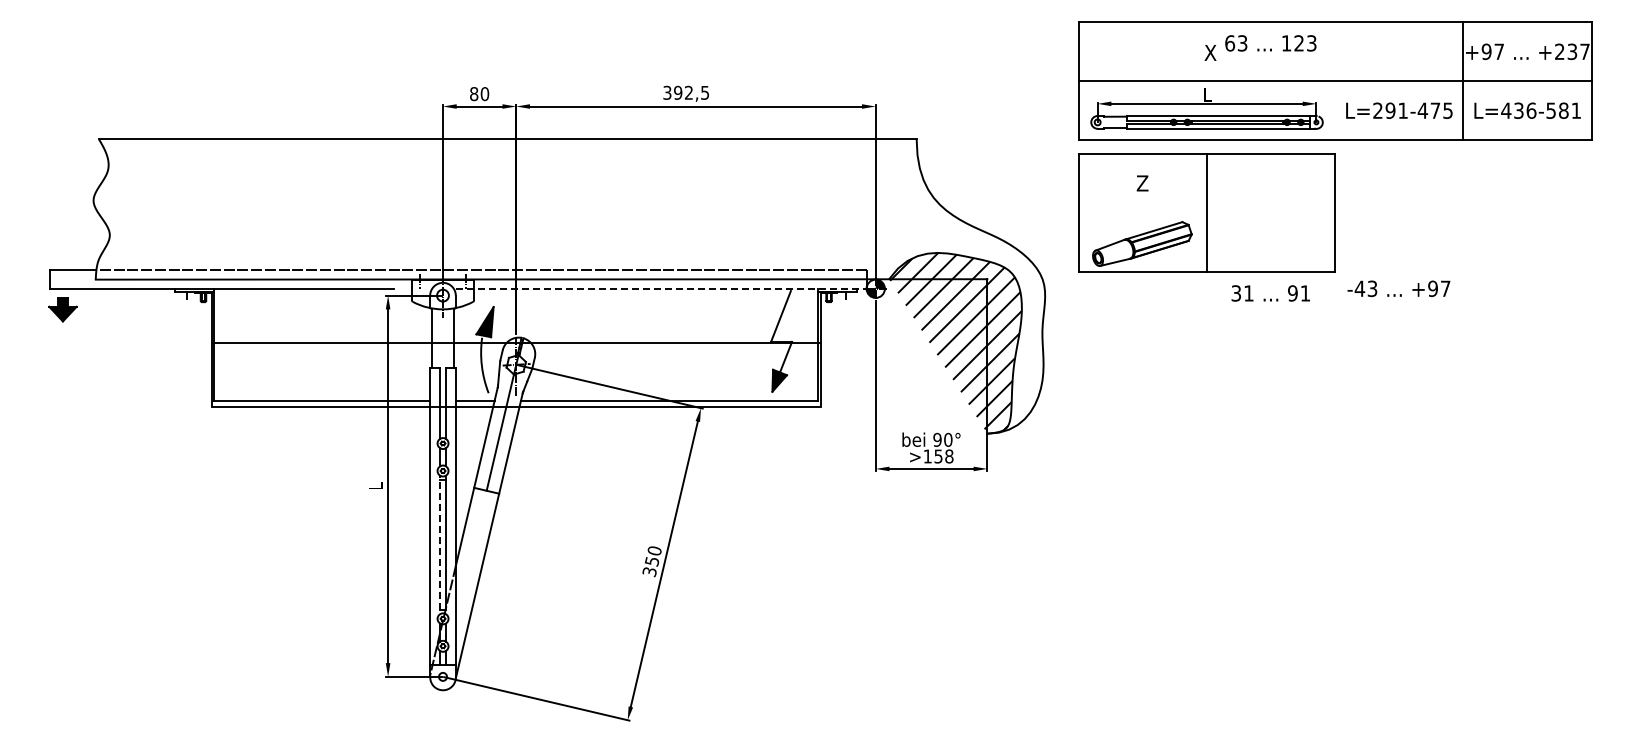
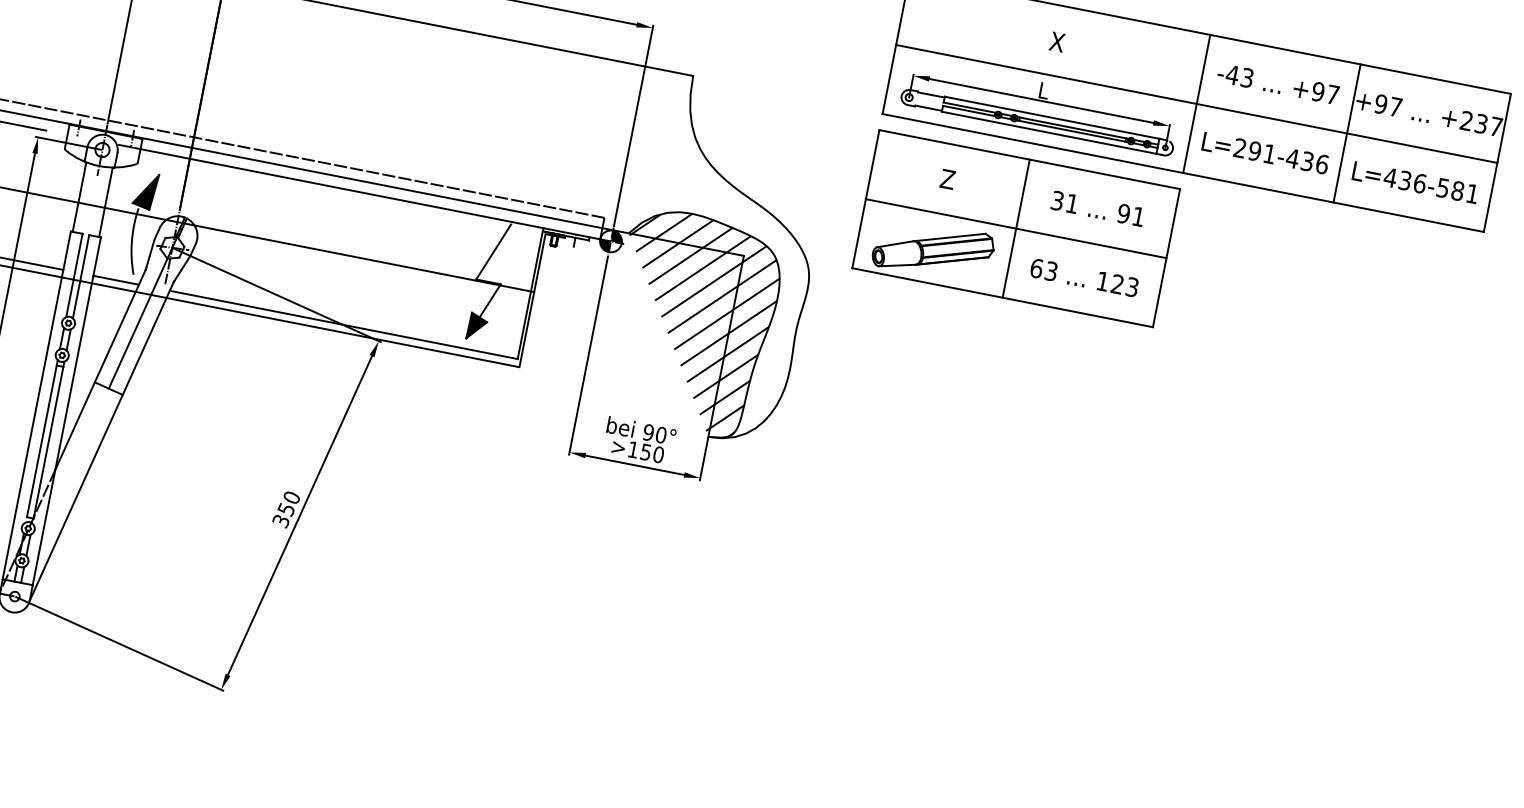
text: (1270, 43) -> (1084, 277), moved
line: (1335, 81) -> (1197, 104), added
text: (1441, 110) -> (1314, 162), L=291-475 -> L=291-436
line: (1206, 212) -> (1015, 228), added
line: (661, 288) -> (360, 191), dashed -> solid
text: (1398, 288) -> (1277, 83), moved
text: (1270, 293) -> (1097, 208), moved
text: (949, 456) -> (658, 454), >158 -> >150
line: (440, 542) -> (42, 438), dashed -> solid

